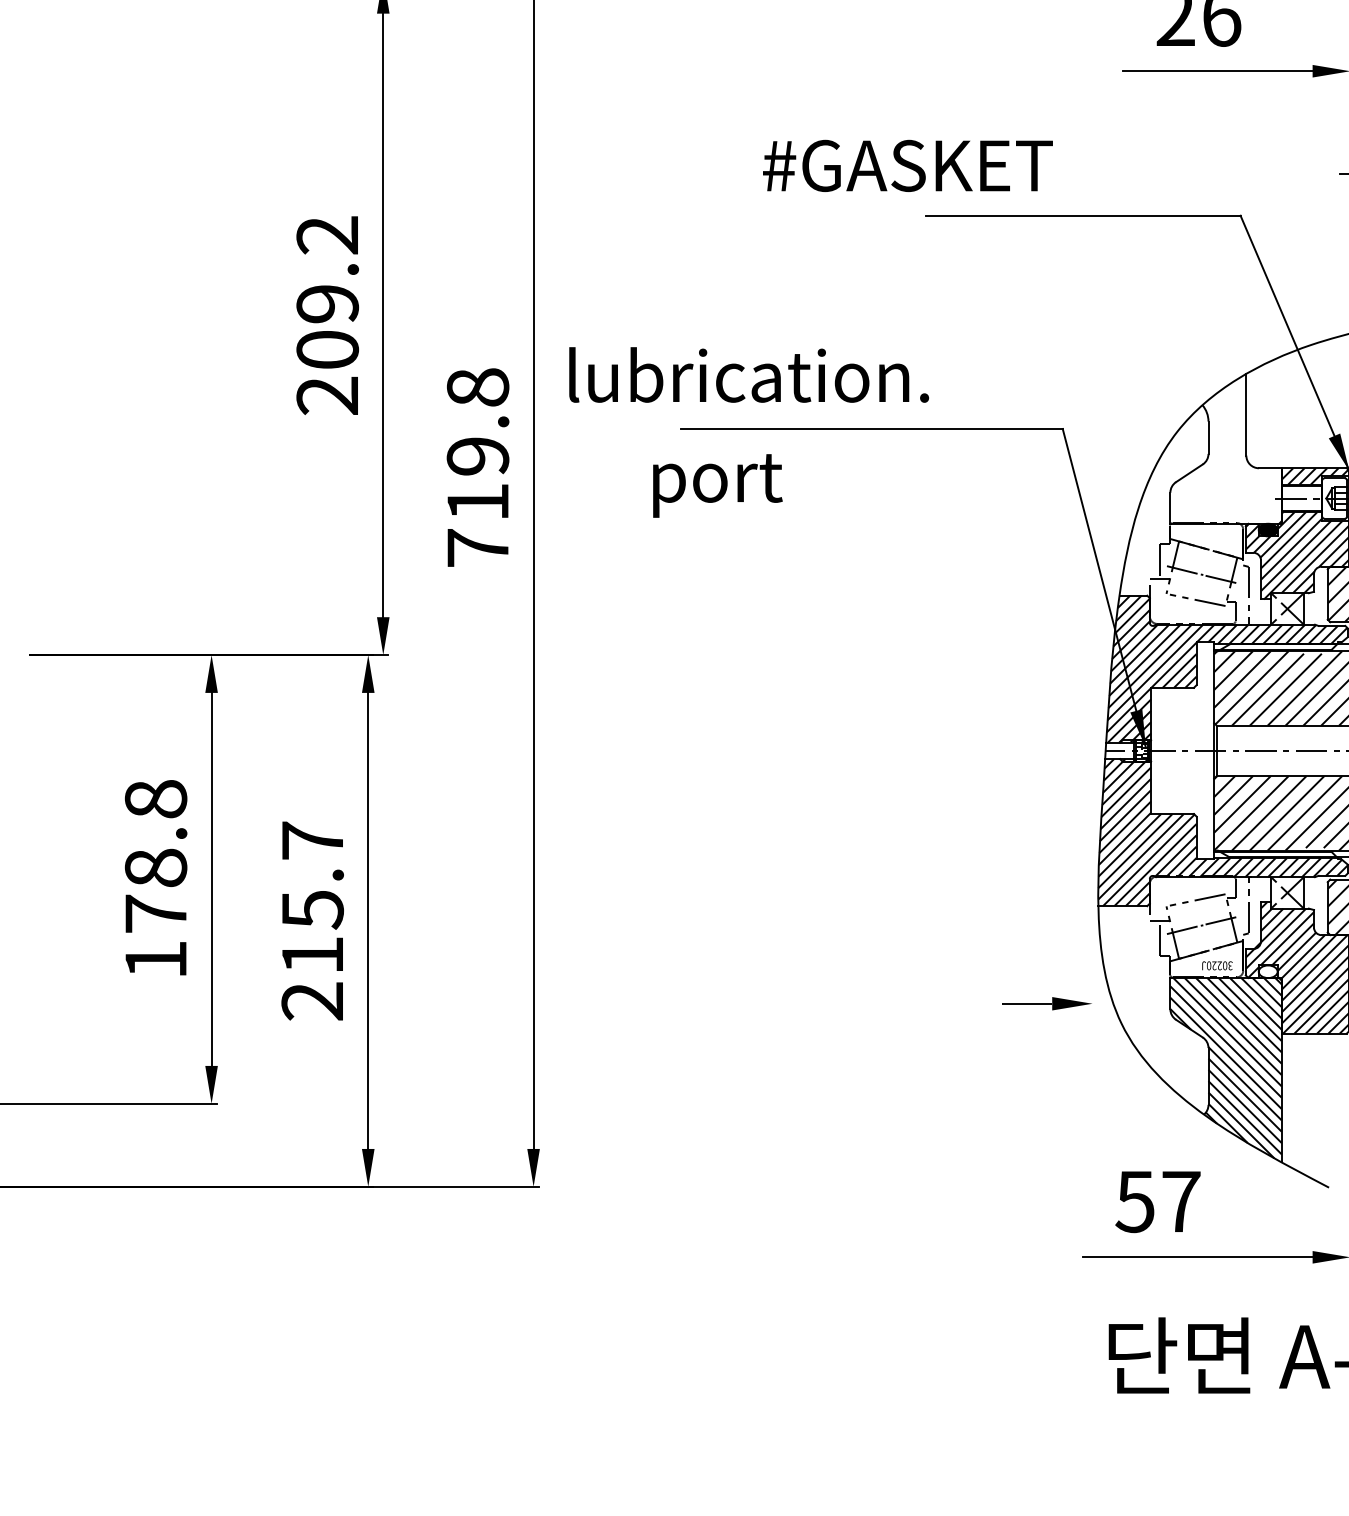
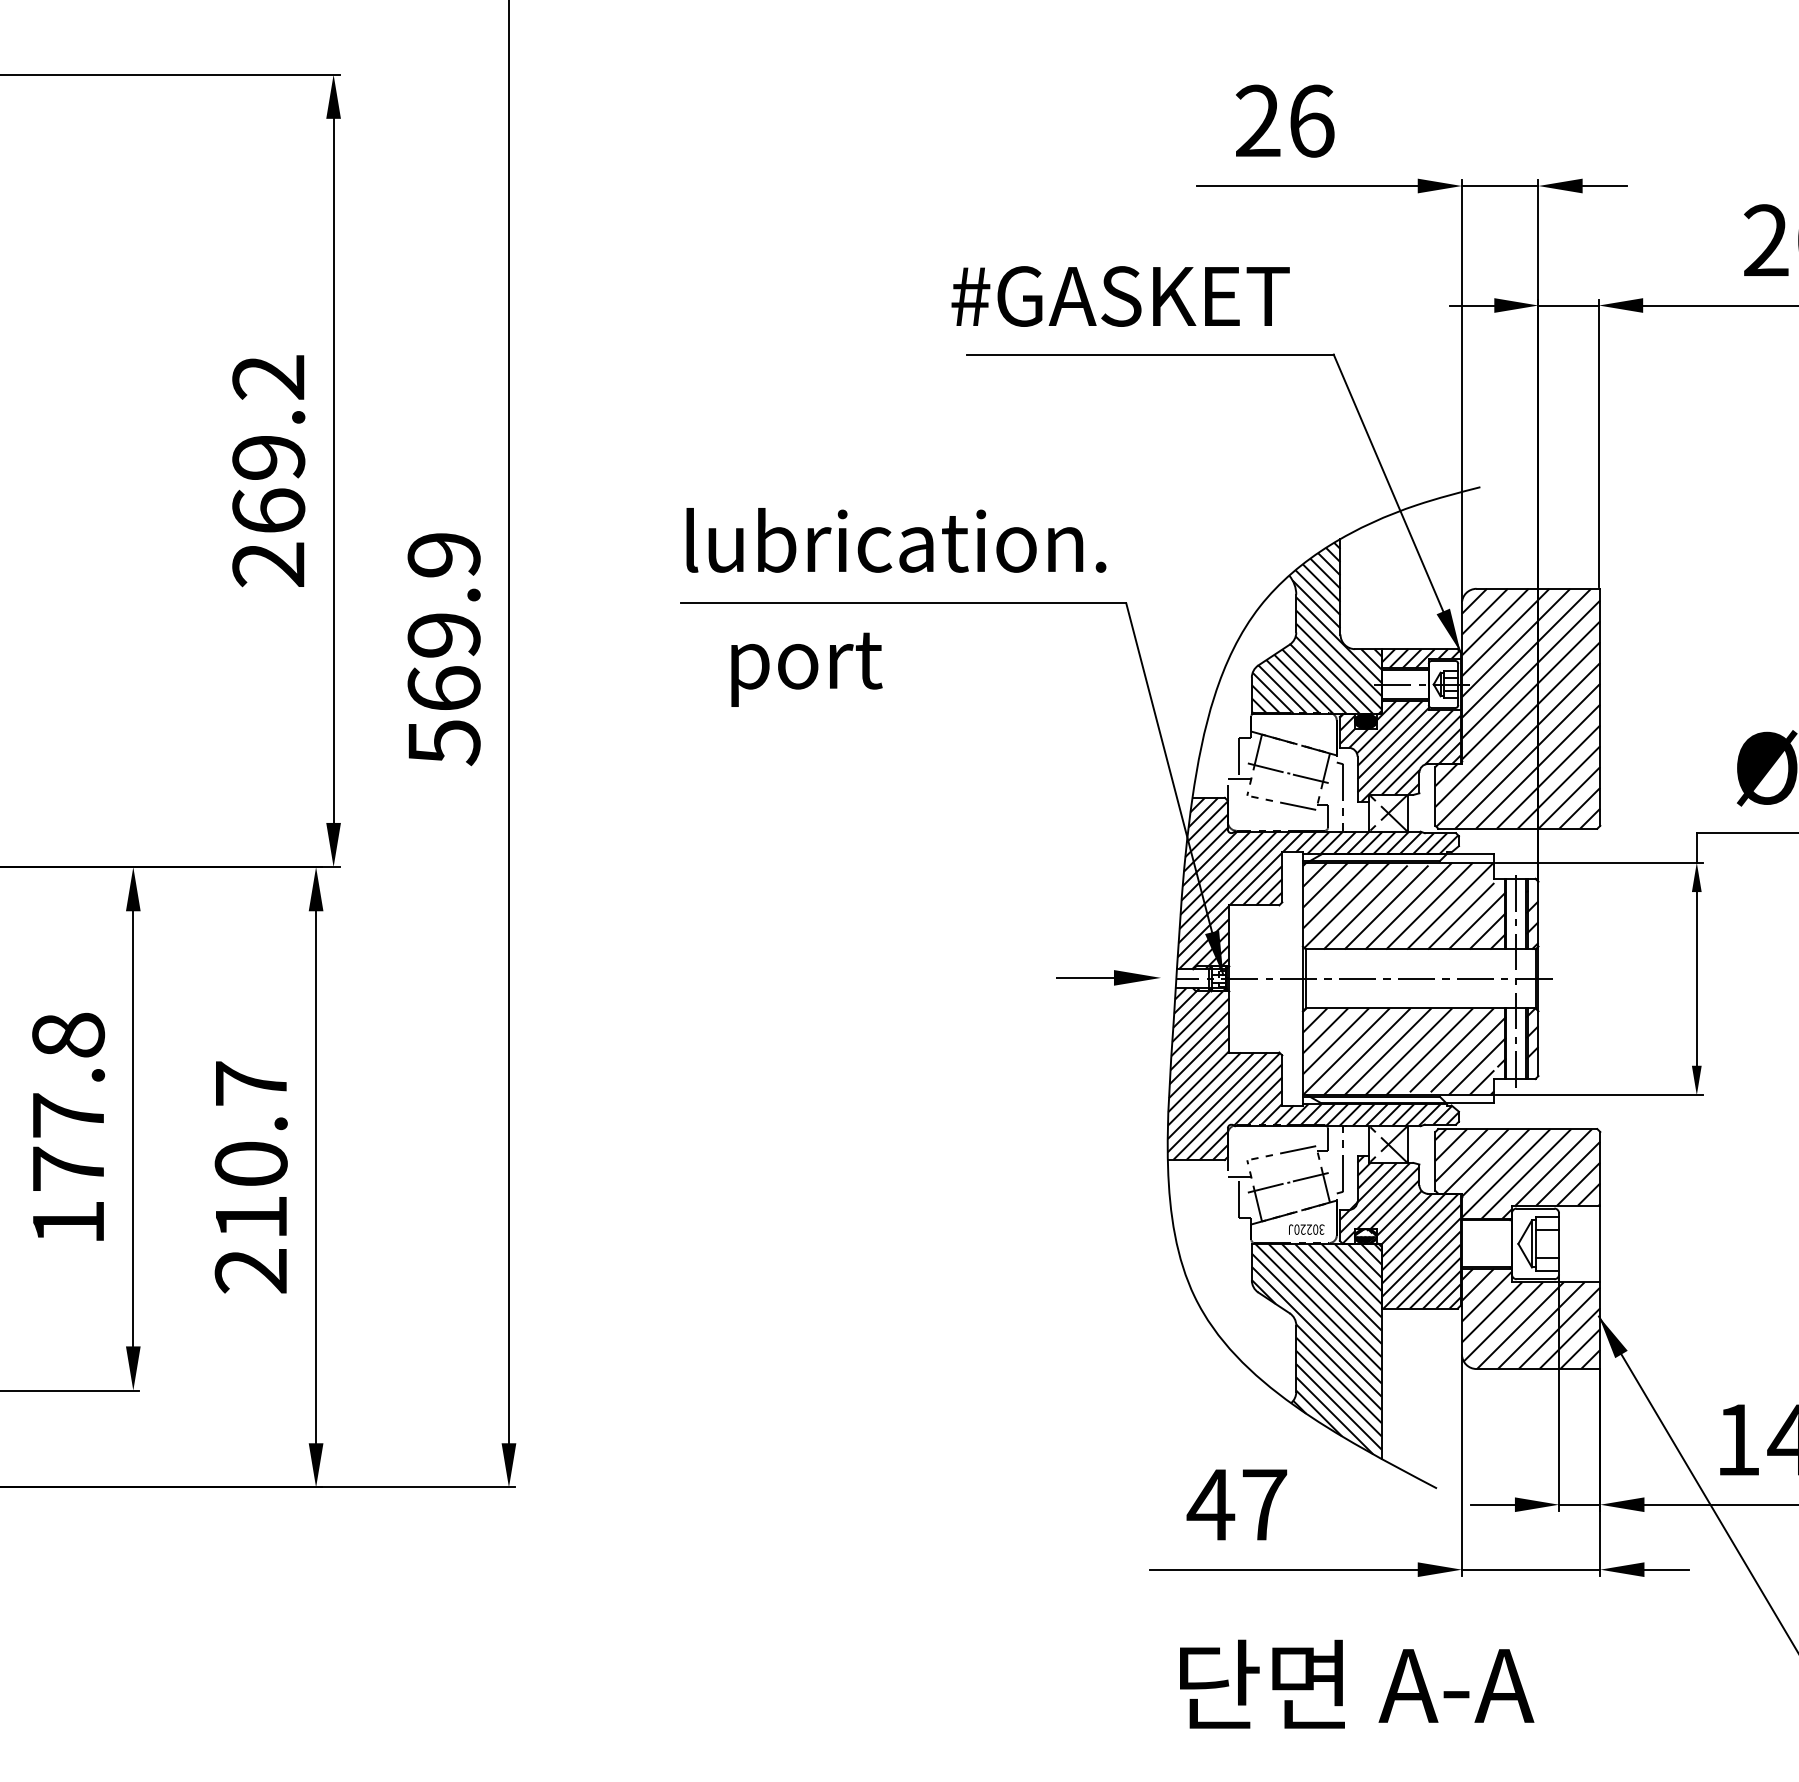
text: (907, 165) -> (1120, 296), moved
text: (327, 349) -> (268, 510), 209.2 -> 269.2
text: (749, 375) -> (896, 540), moved
hatch: (1225, 449) -> (1316, 627), added
text: (477, 468) -> (443, 649), 719.8 -> 569.9
text: (717, 485) -> (806, 669), moved
text: (156, 867) -> (68, 1115), 178.8 -> 177.8
text: (312, 909) -> (250, 1164), 215.7 -> 210.7
hatch: (1267, 971) -> (1365, 1236), added
part: (1047, 1003) -> (1108, 977), moved
text: (1134, 1202) -> (1210, 1505), 57 -> 47

